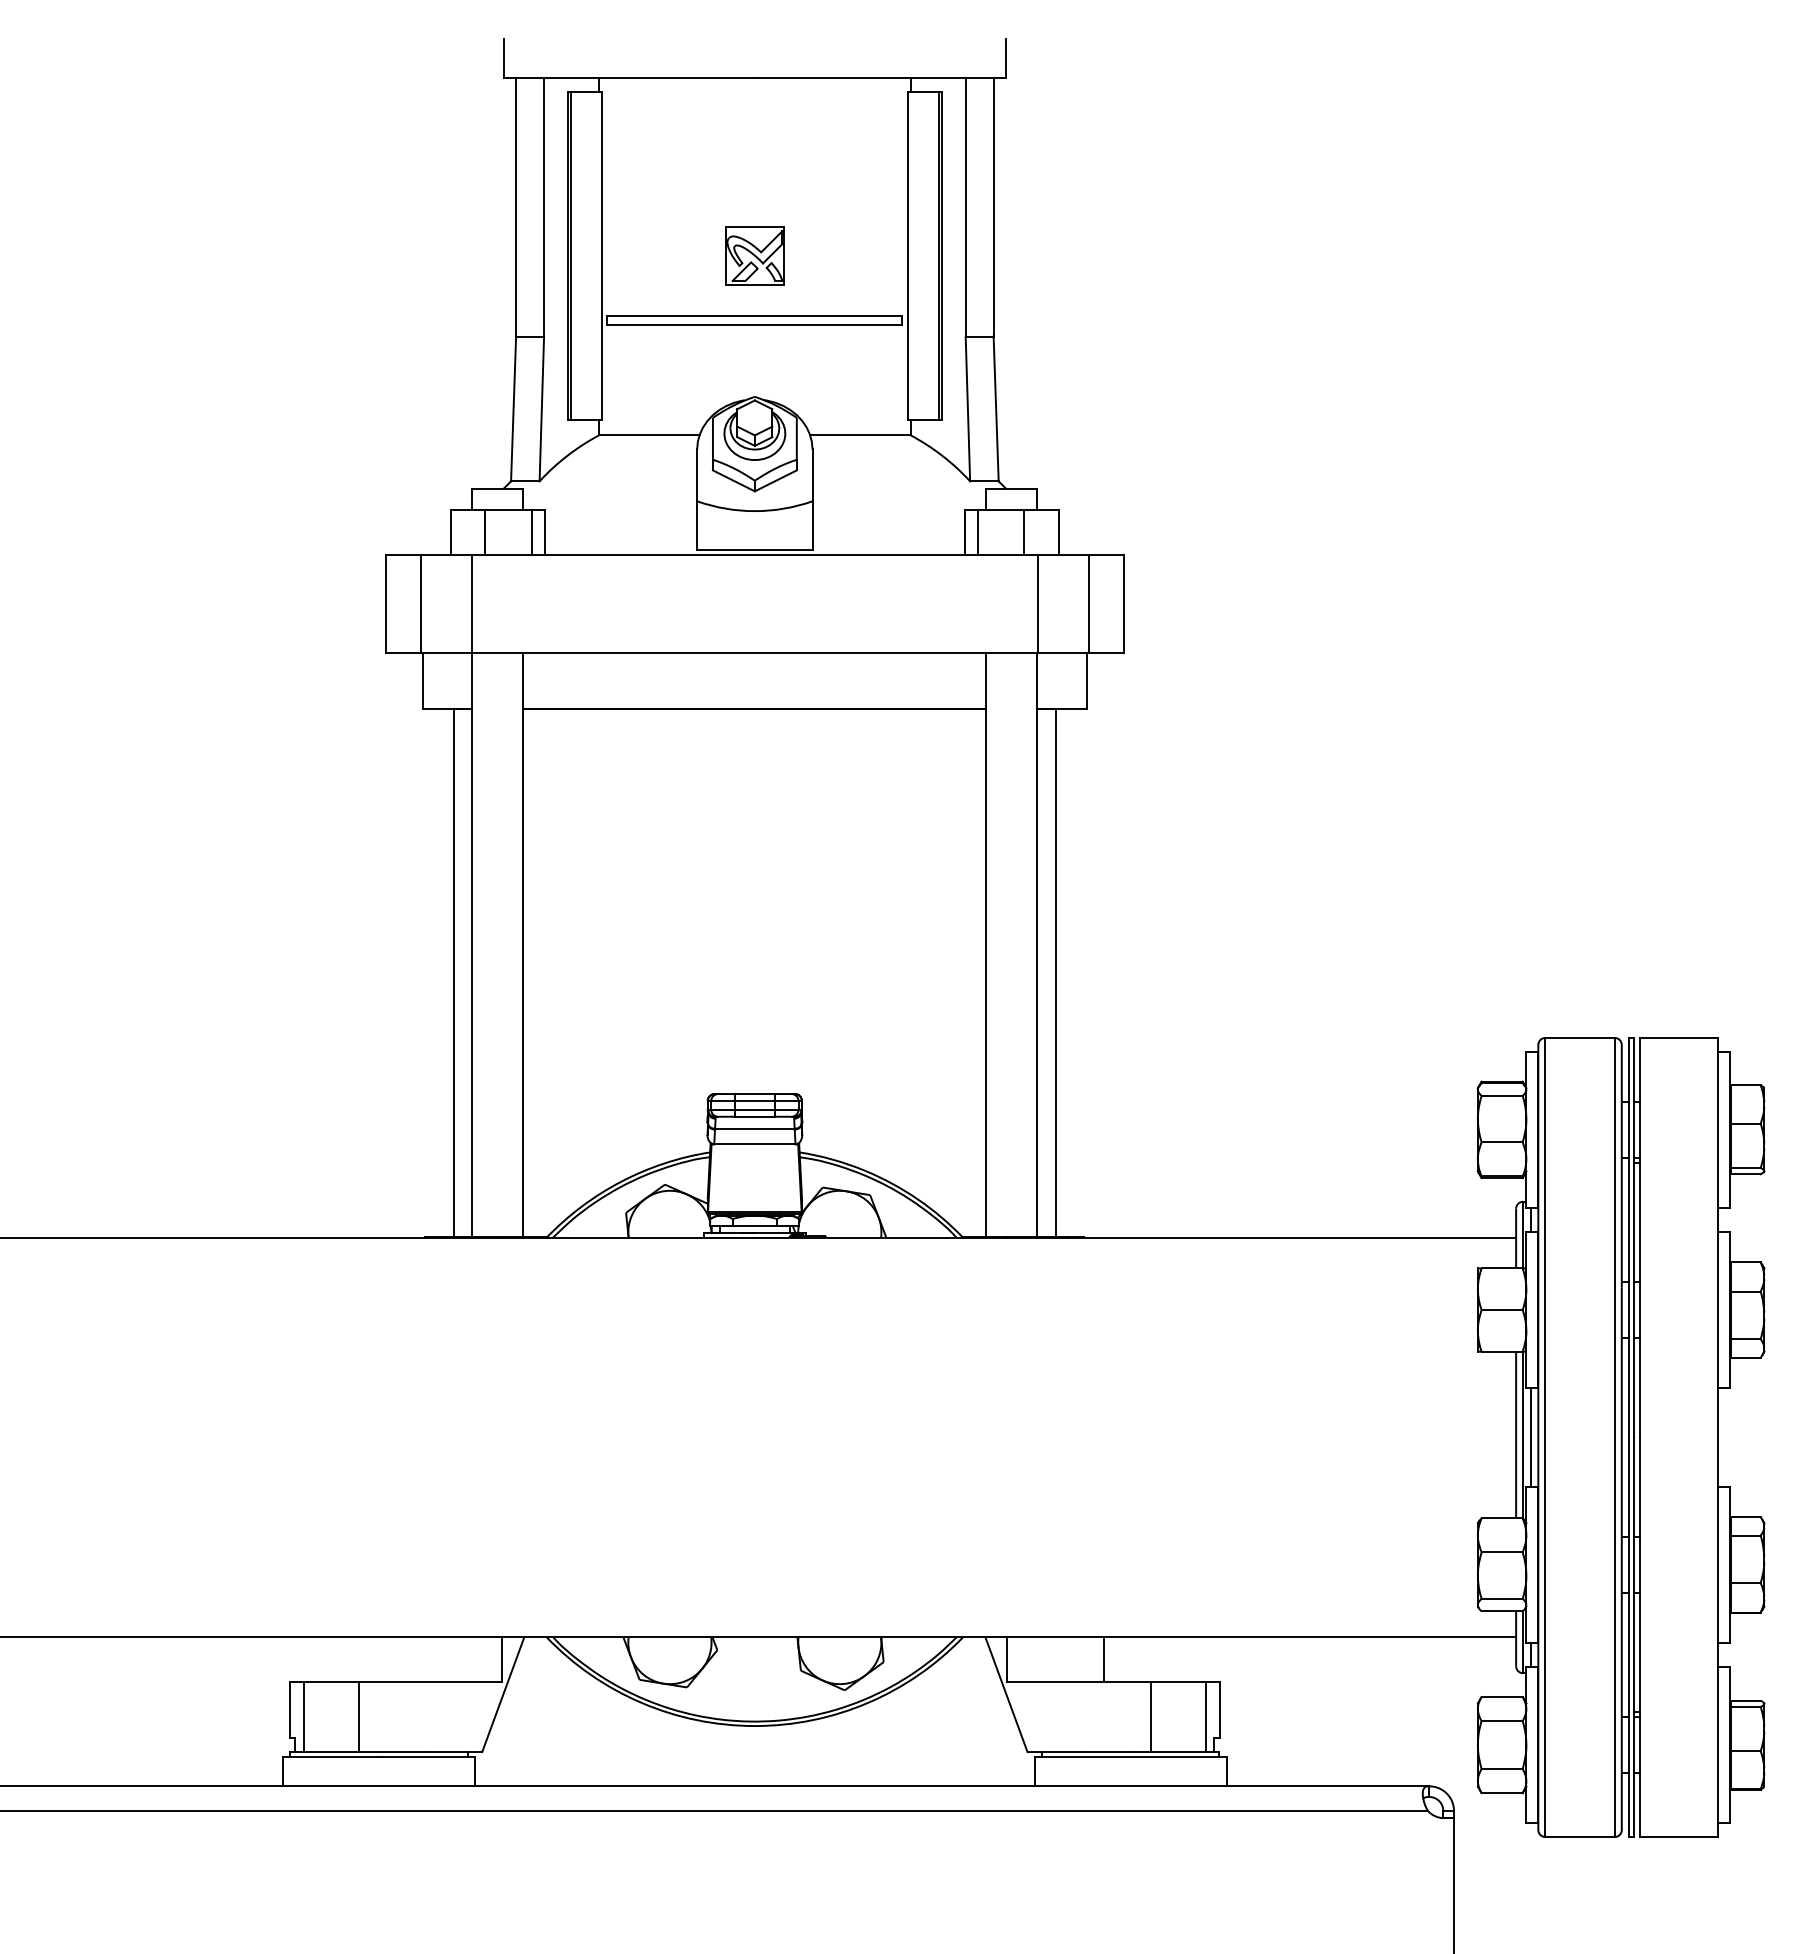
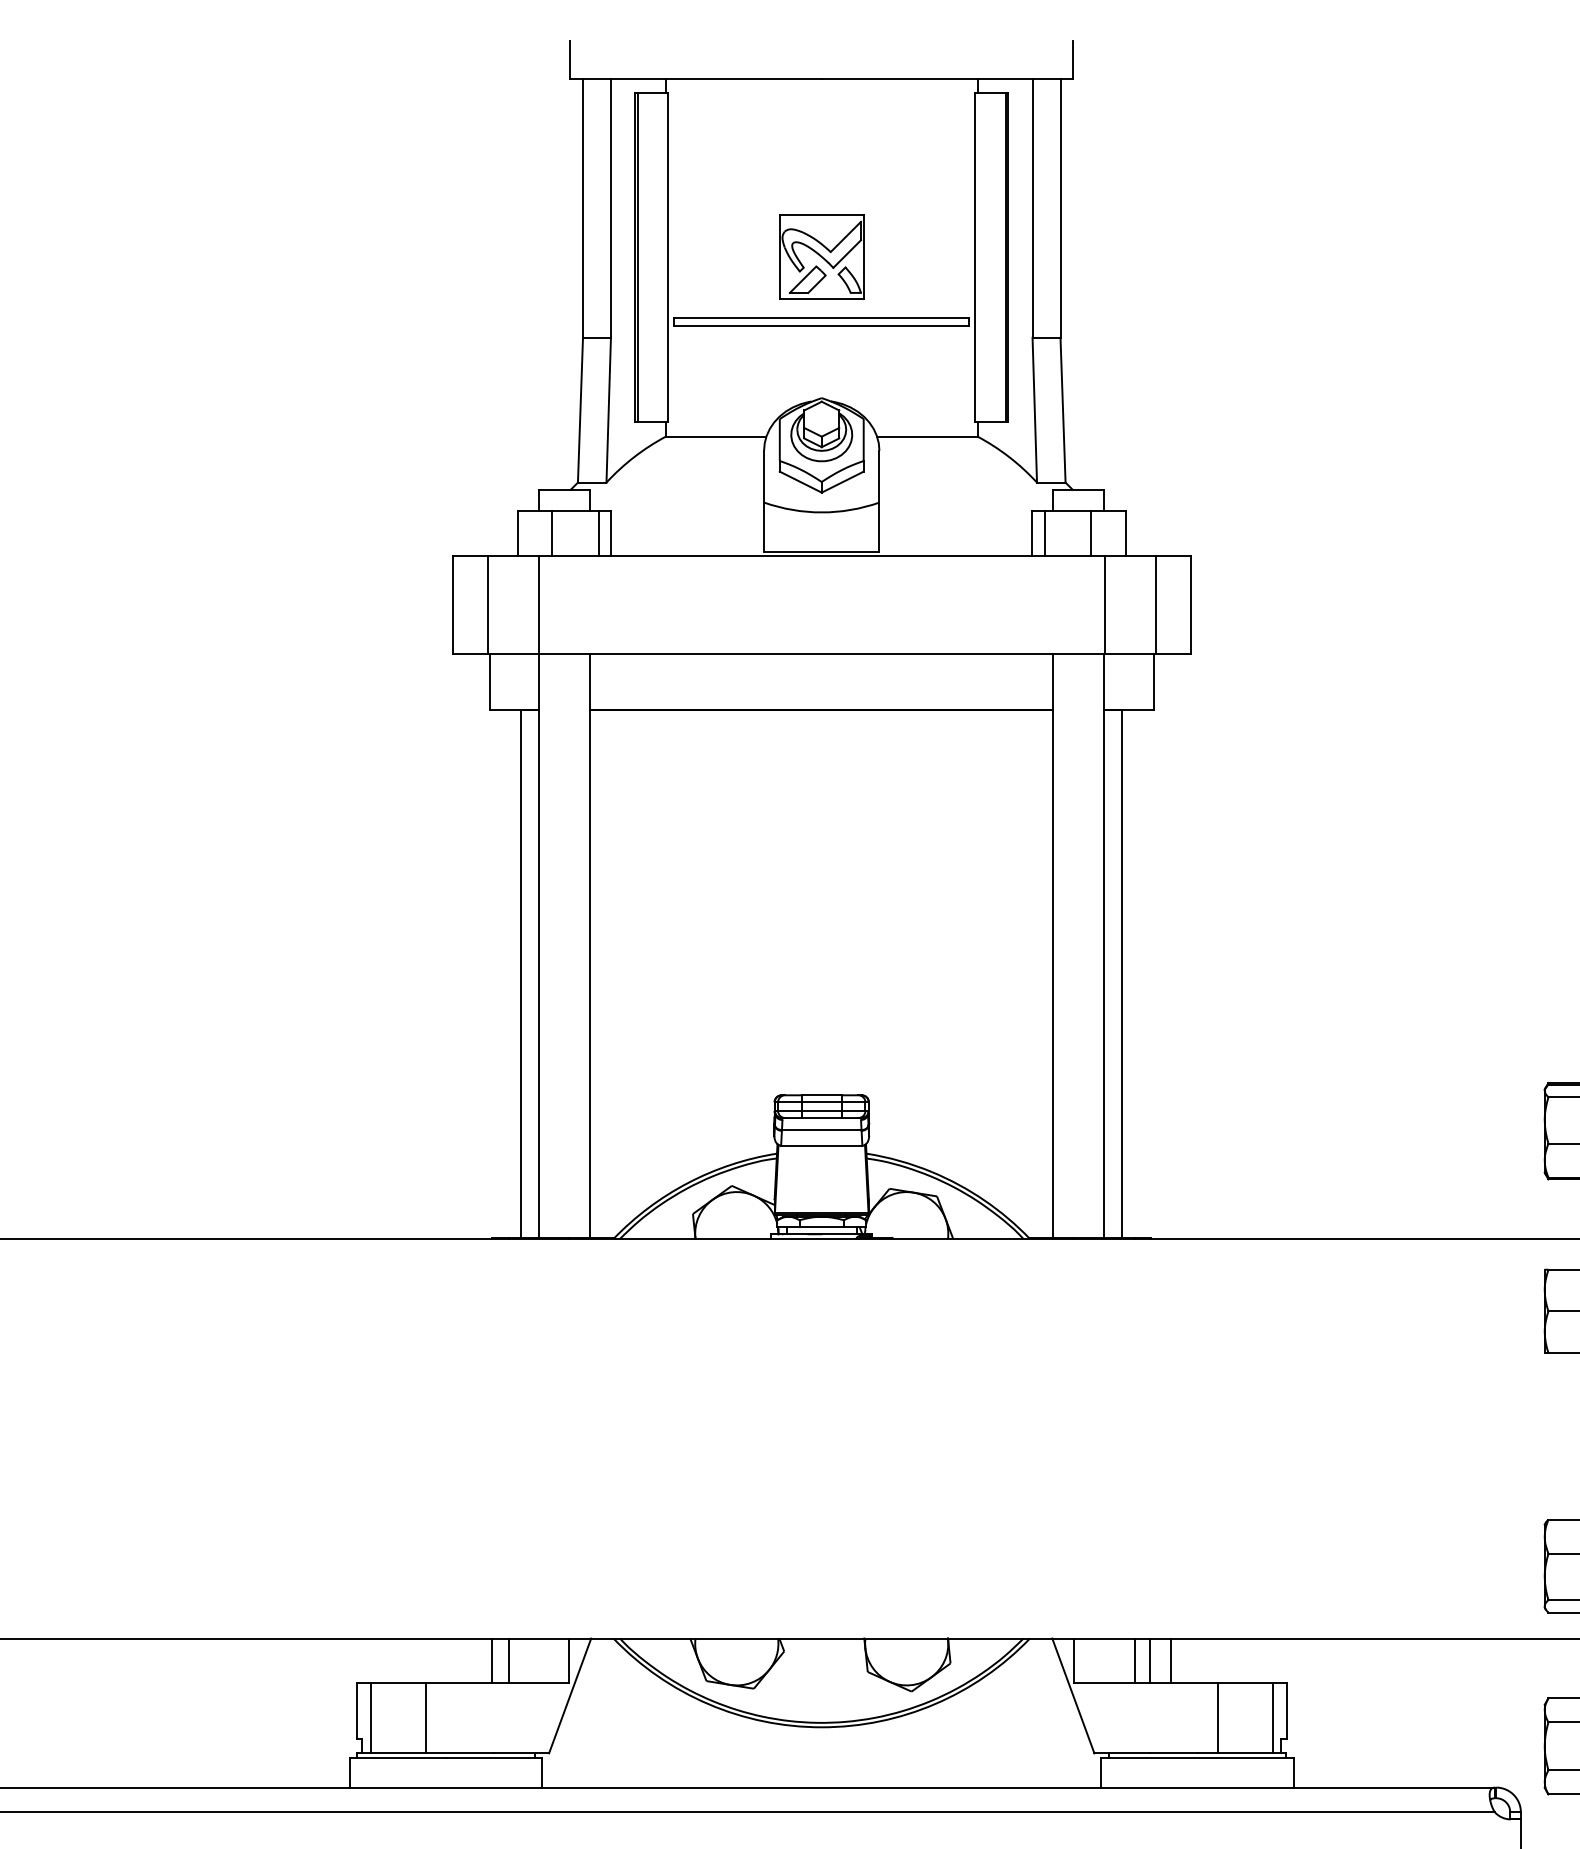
part: (754, 255) -> (821, 256), size x1.43
line: (425, 1659) -> (492, 1660), added
line: (441, 1659) -> (508, 1660), added
line: (1068, 1659) -> (1135, 1660), added
line: (1083, 1659) -> (1150, 1660), added

